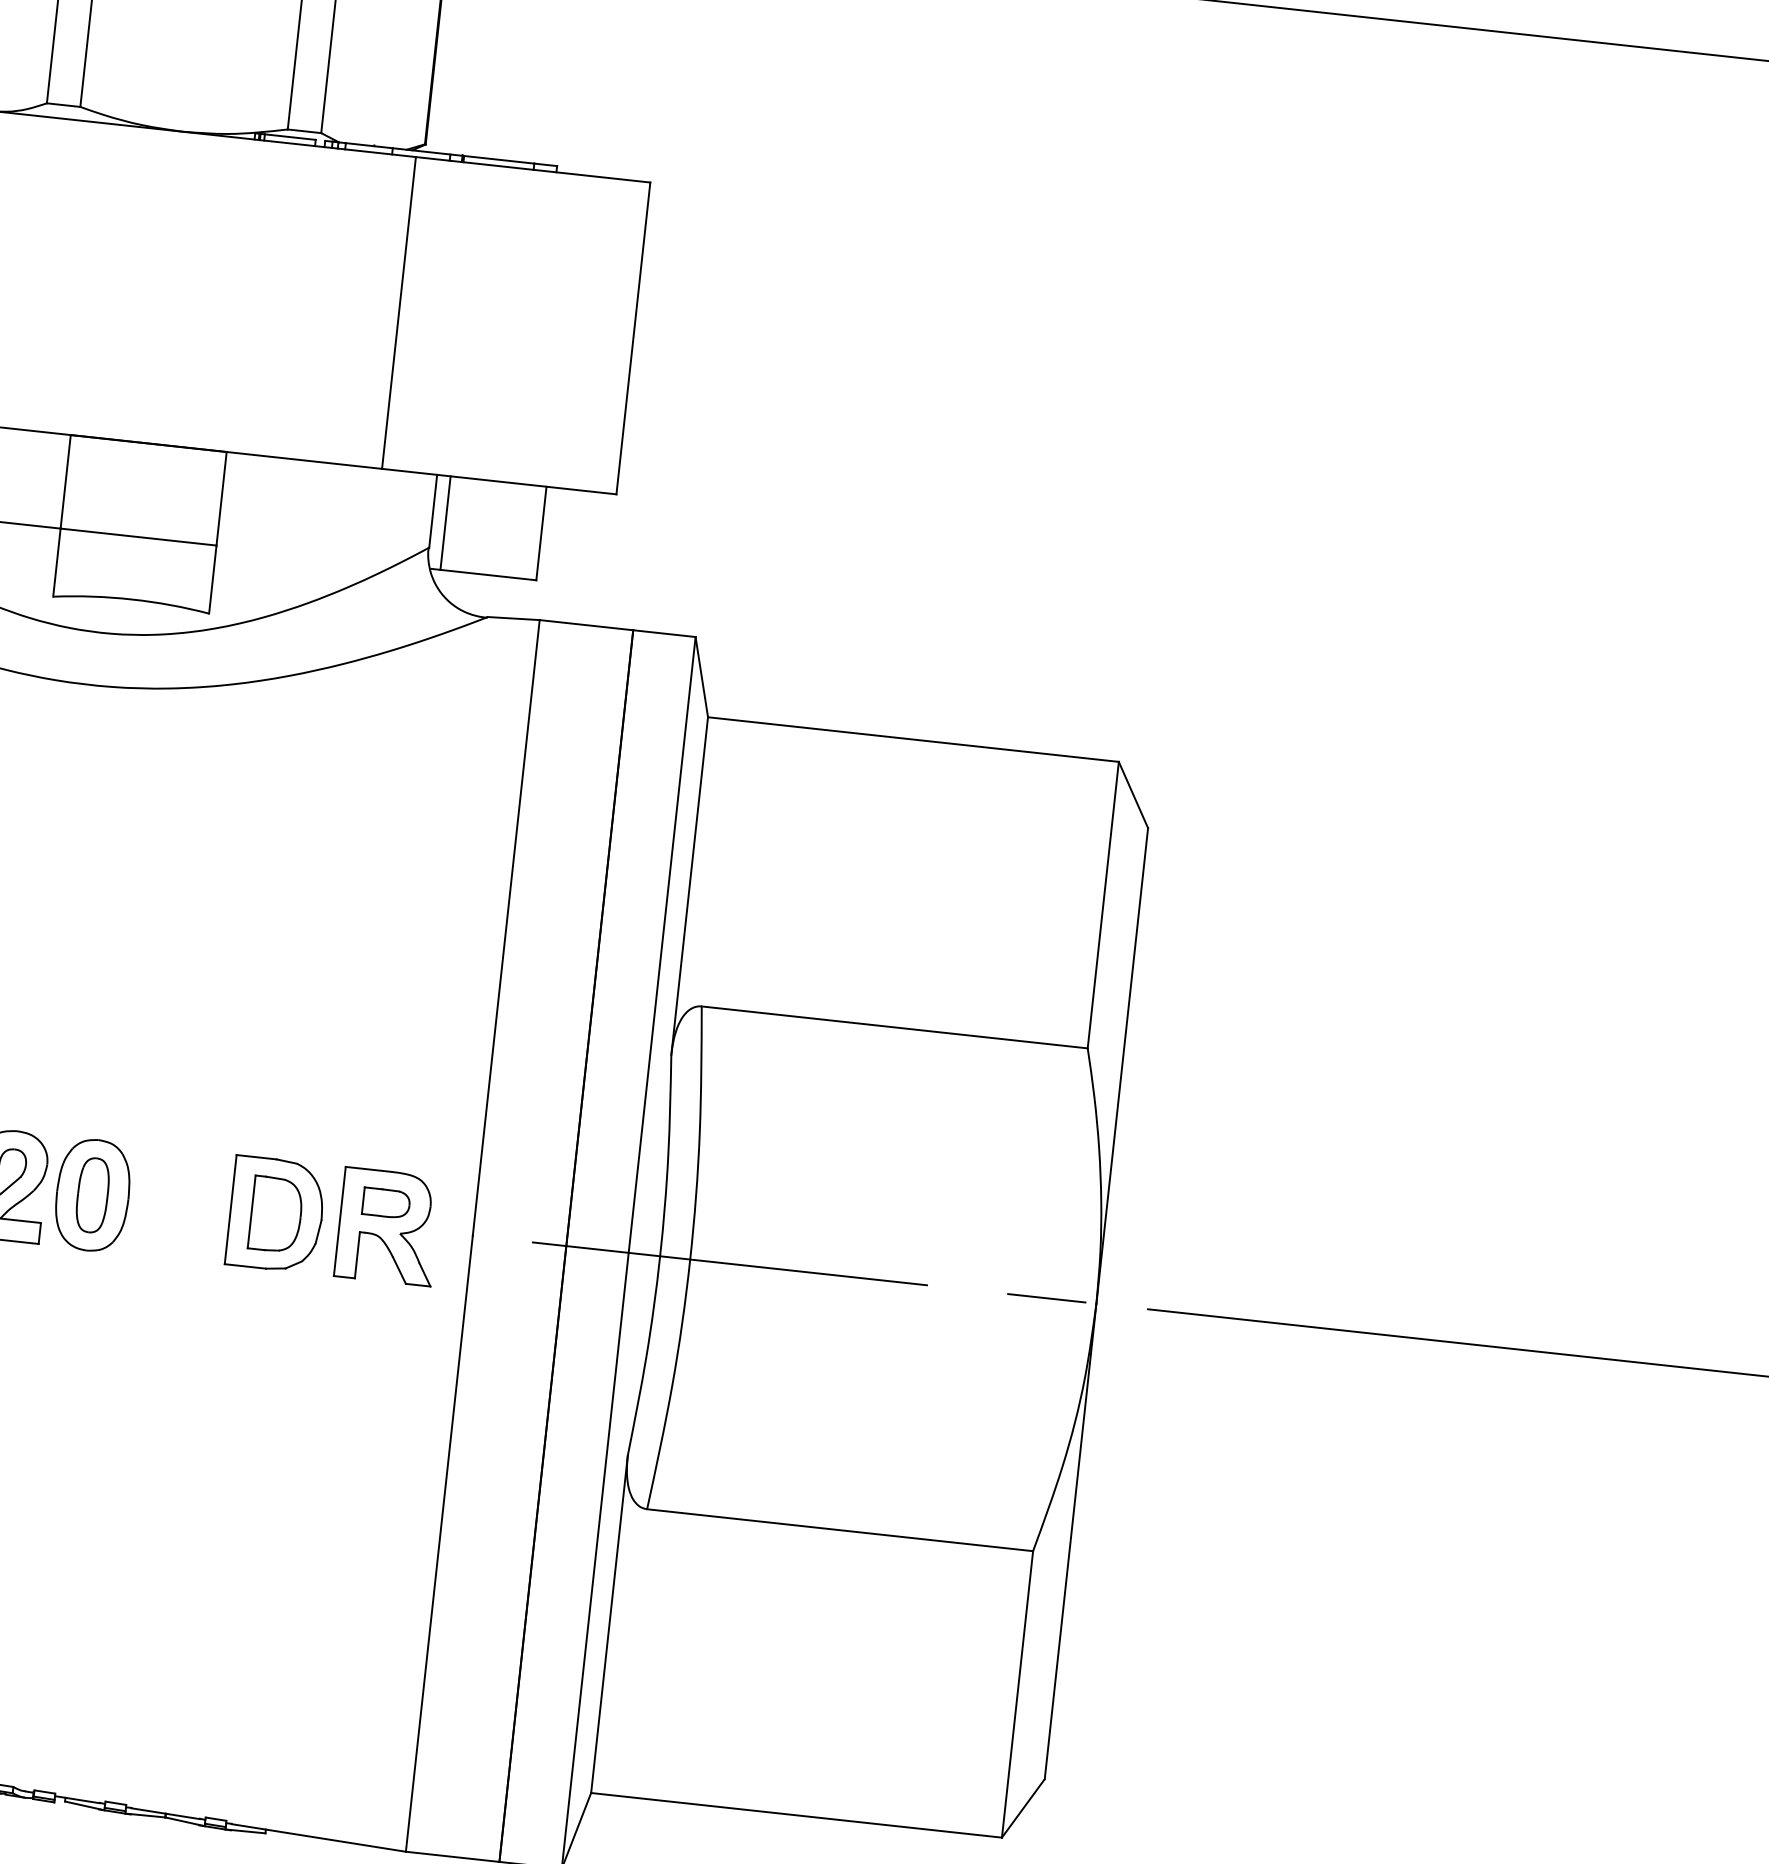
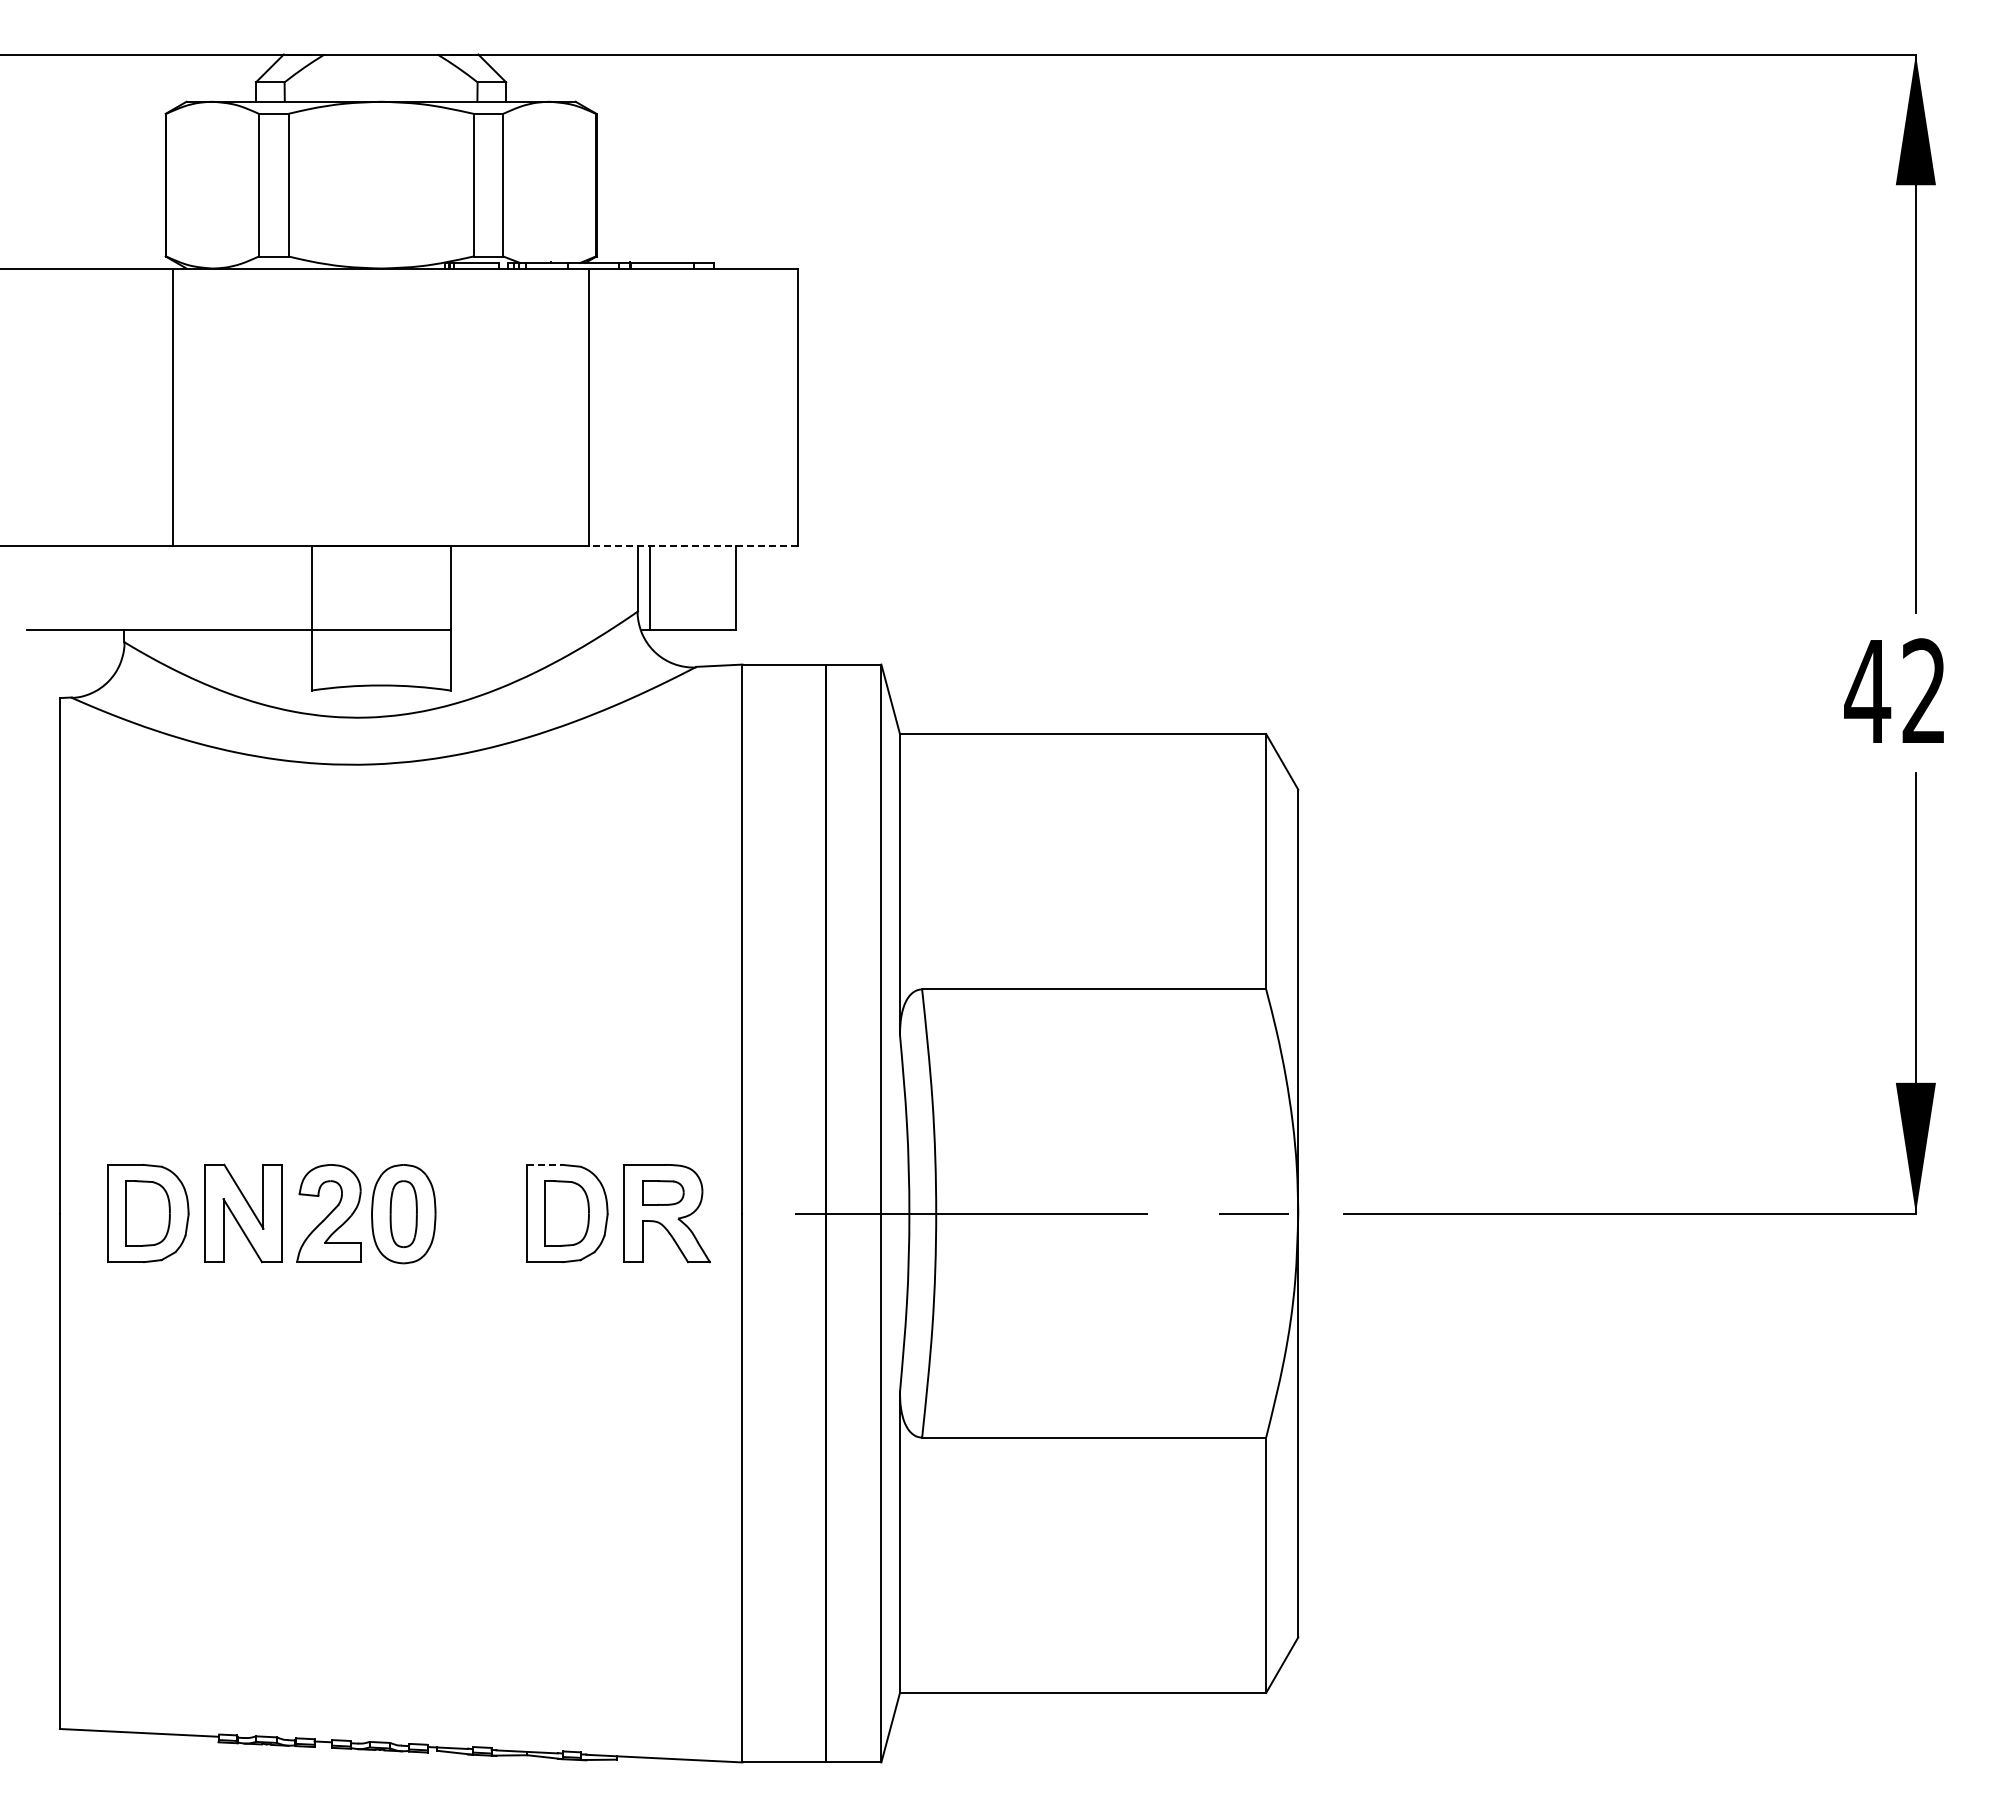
line: (499, 481) -> (693, 546), solid -> dashed
line: (256, 1156) -> (544, 1164), solid -> dashed

